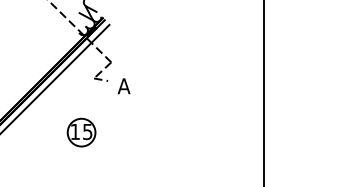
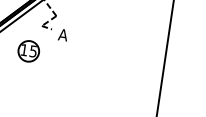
part: (81, 132) -> (28, 51), moved

